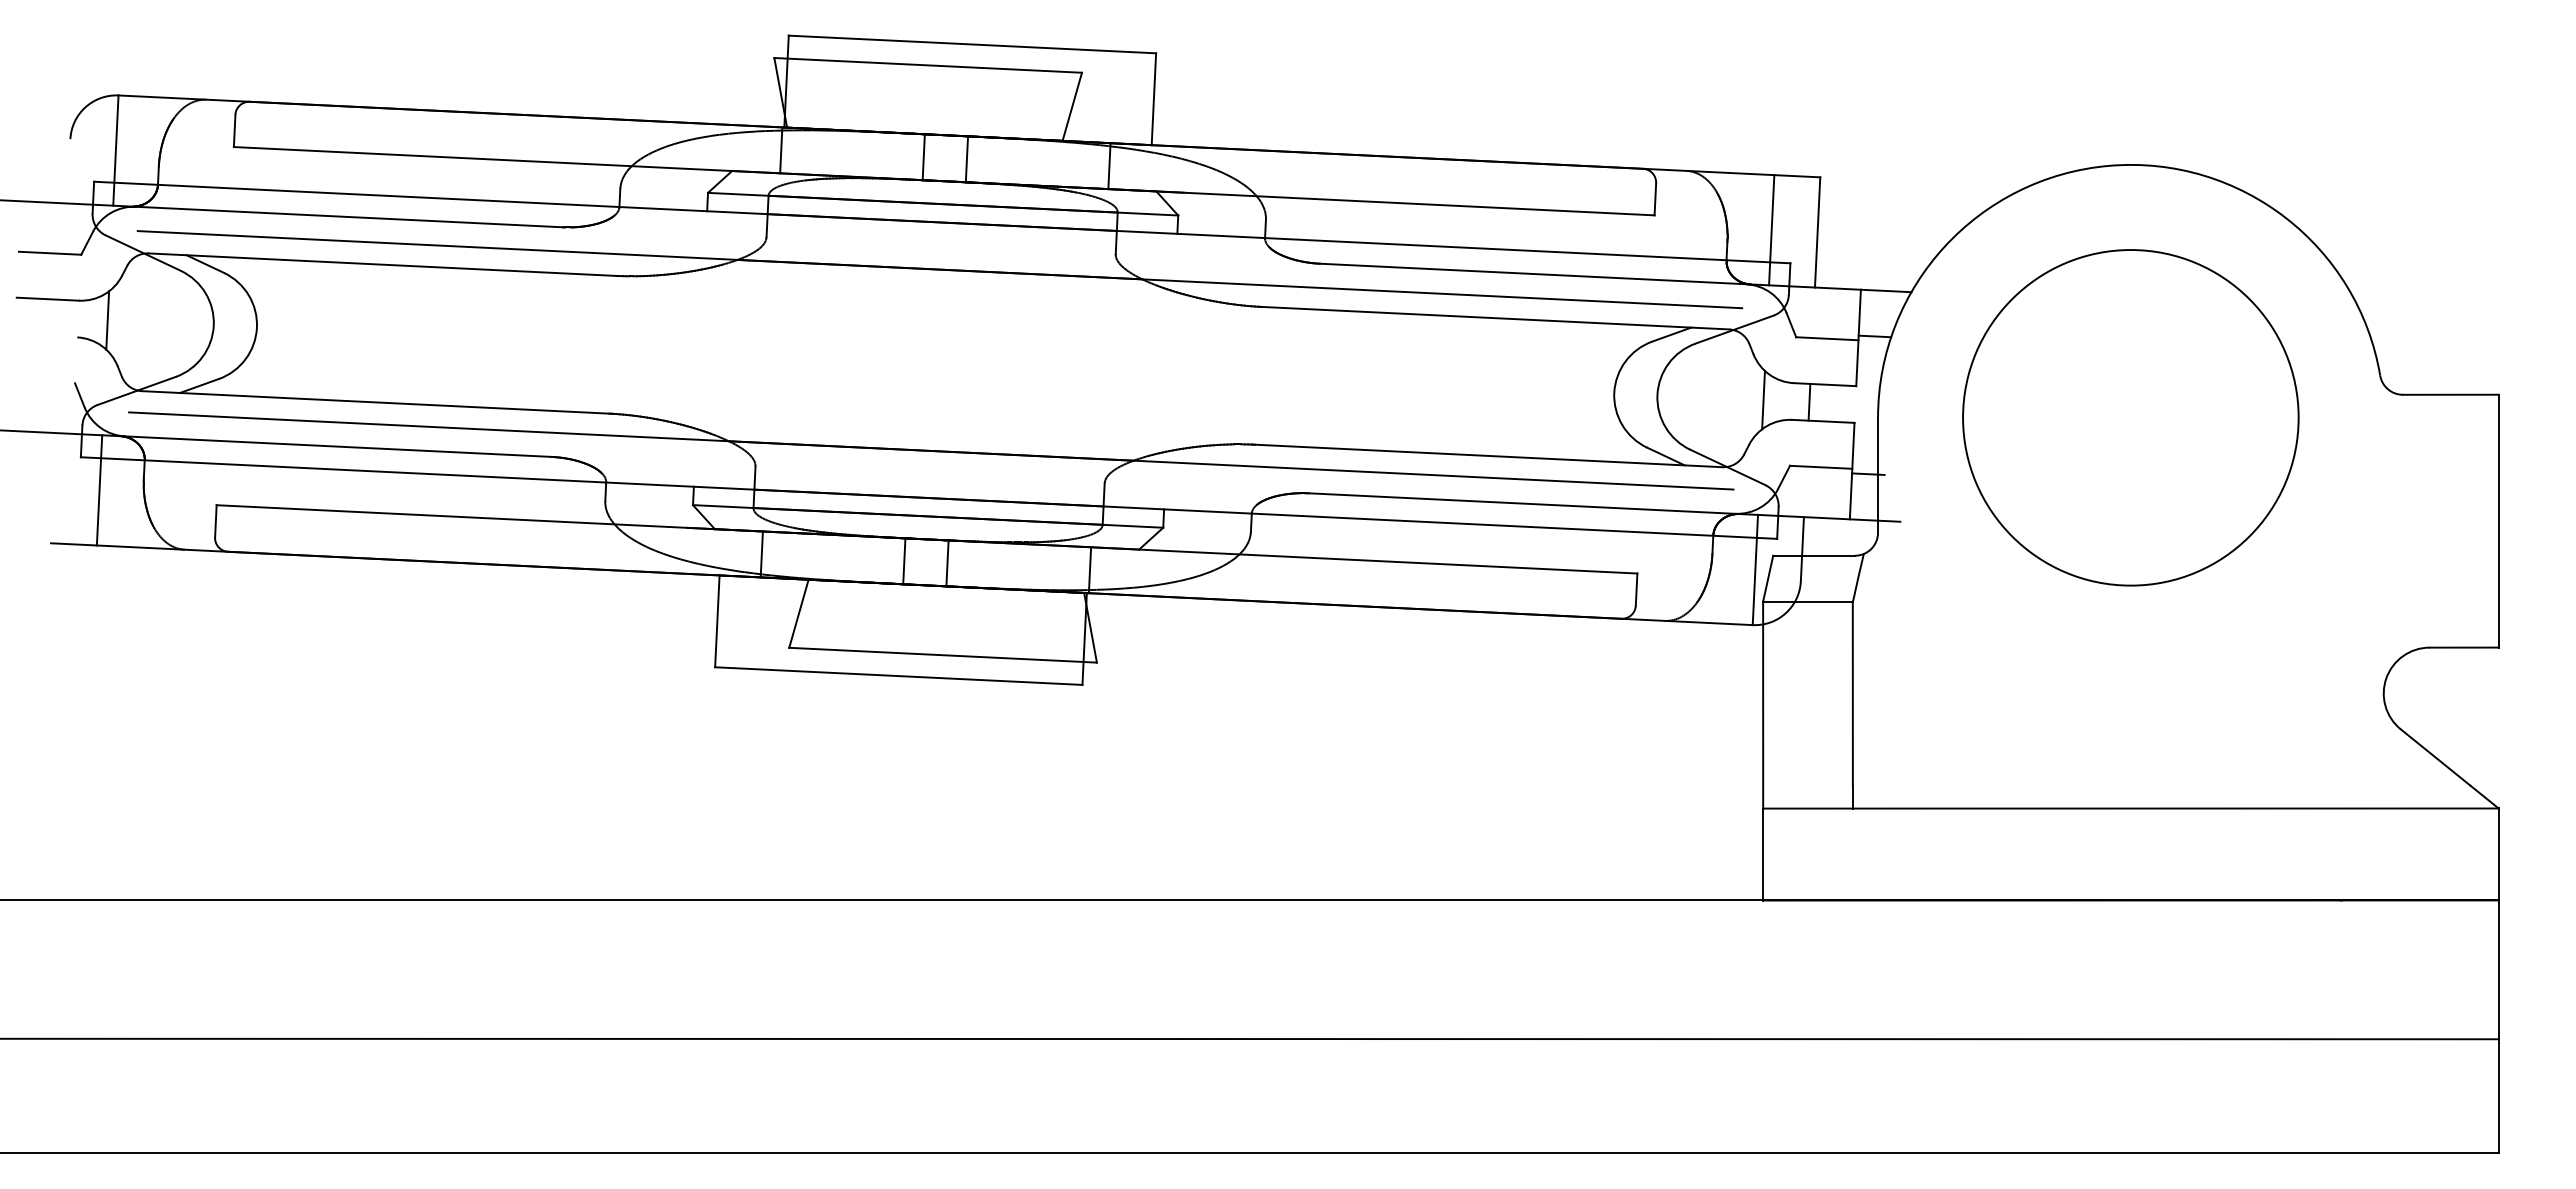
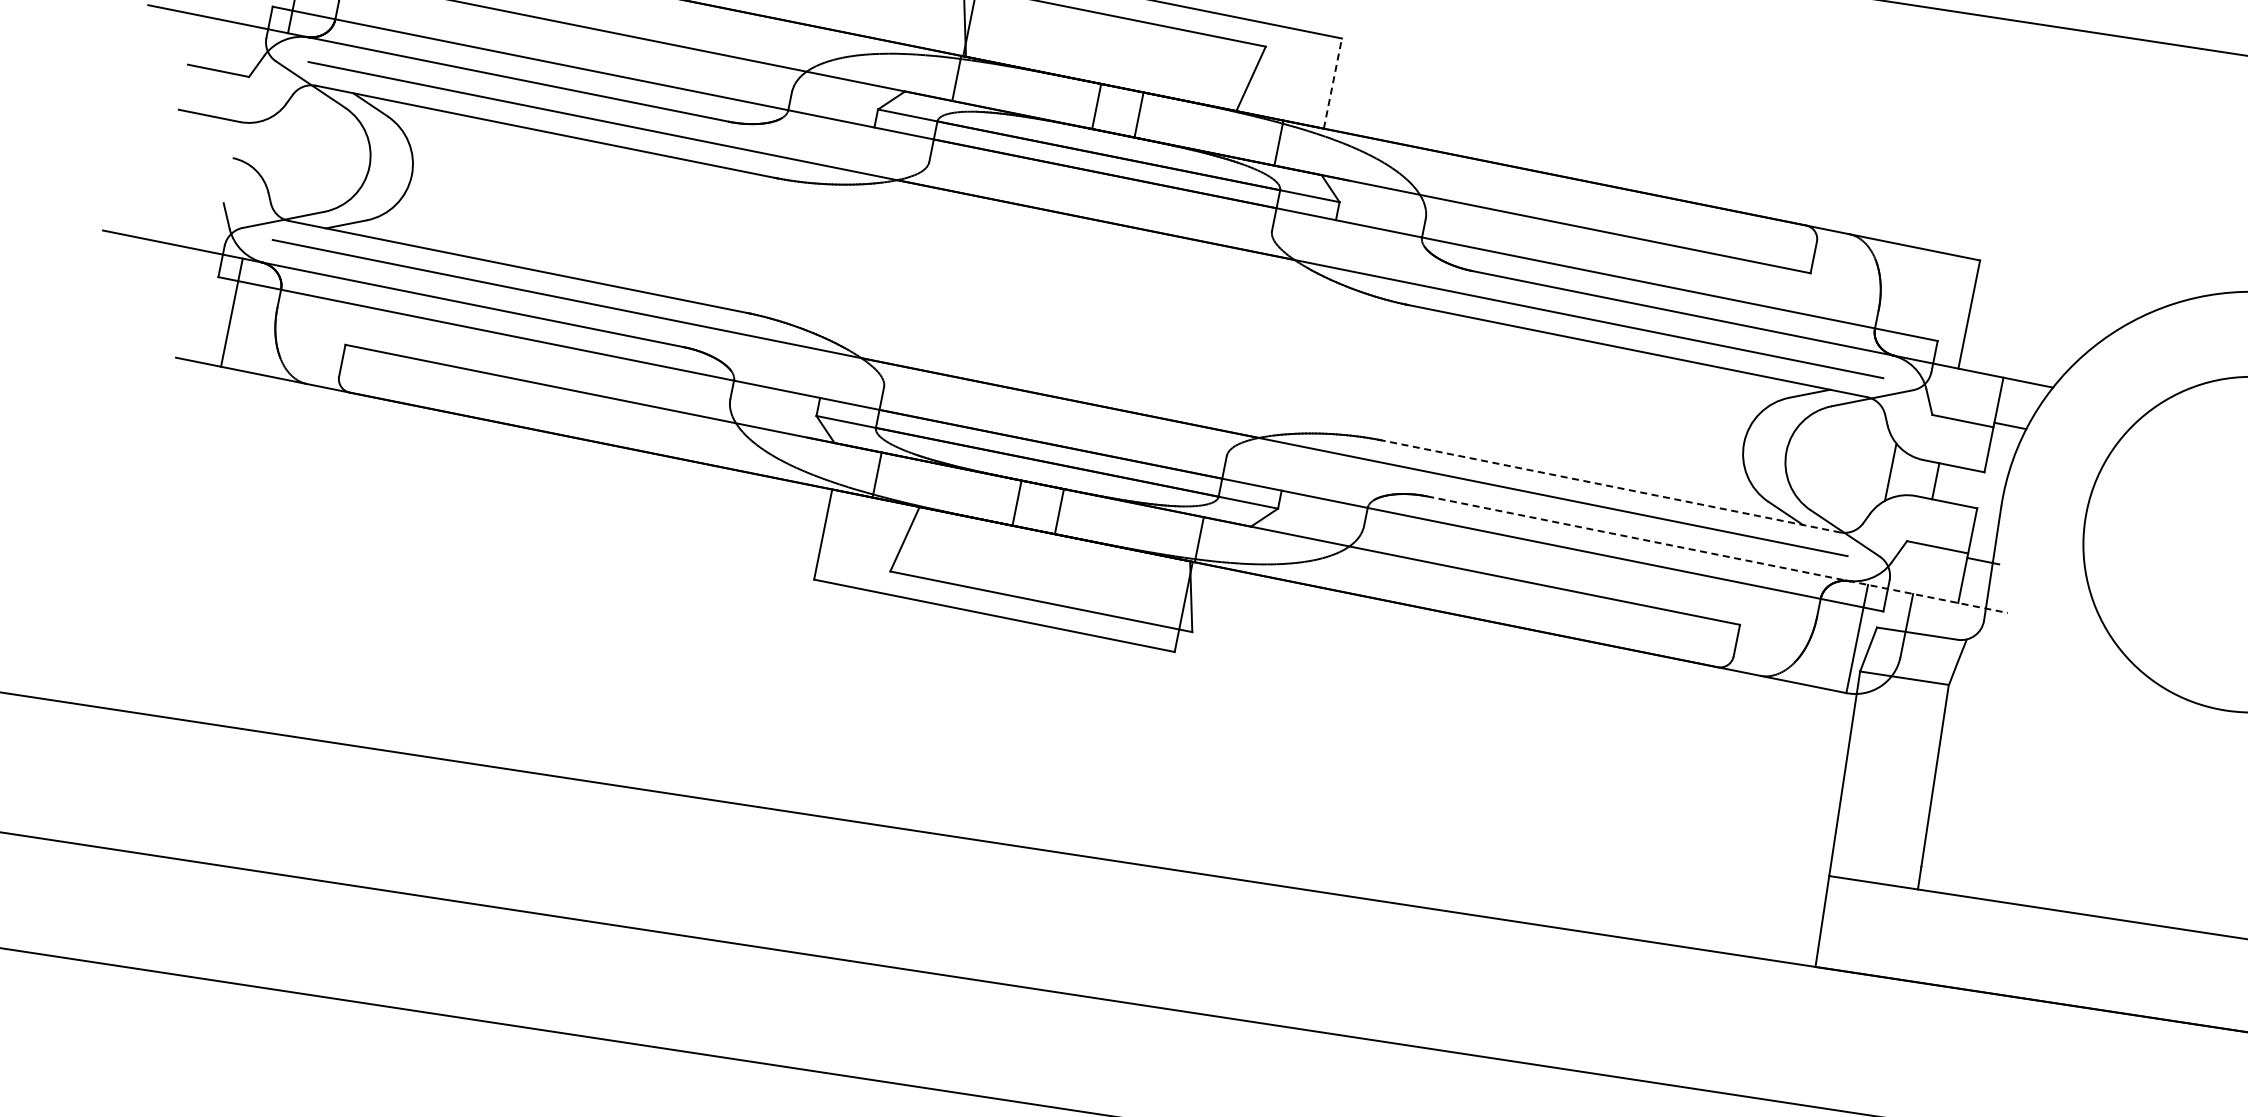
line: (1153, 99) -> (1332, 83), solid -> dashed
line: (1771, 230) -> (1923, 305), removed
line: (107, 320) -> (265, 145), removed
line: (1487, 455) -> (1609, 485), solid -> dashed
line: (1605, 507) -> (1718, 554), solid -> dashed

